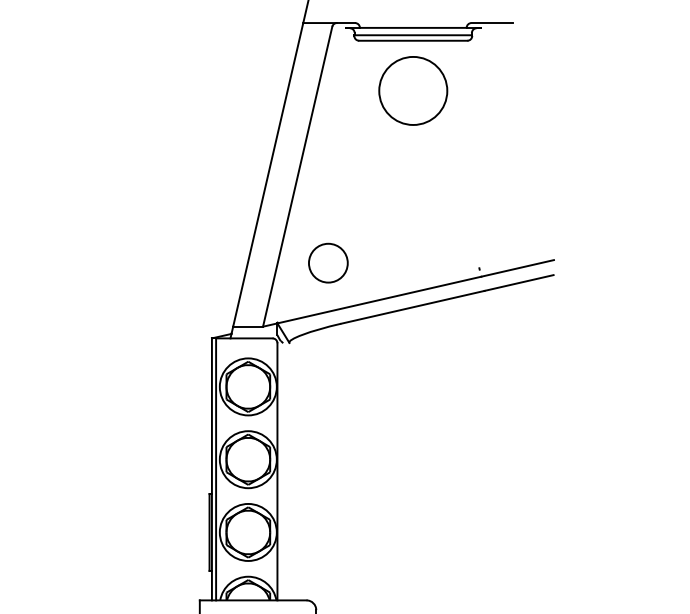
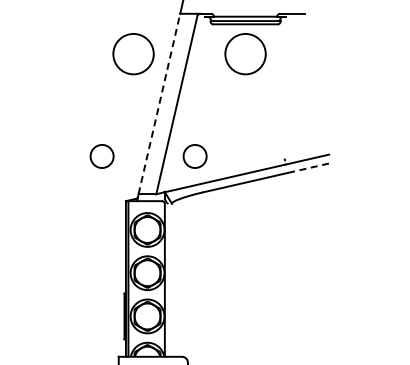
circle: (224, 91) -> (133, 54), added
line: (268, 175) -> (159, 104), solid -> dashed
circle: (170, 263) -> (101, 156), added
line: (517, 283) -> (307, 168), solid -> dashed

